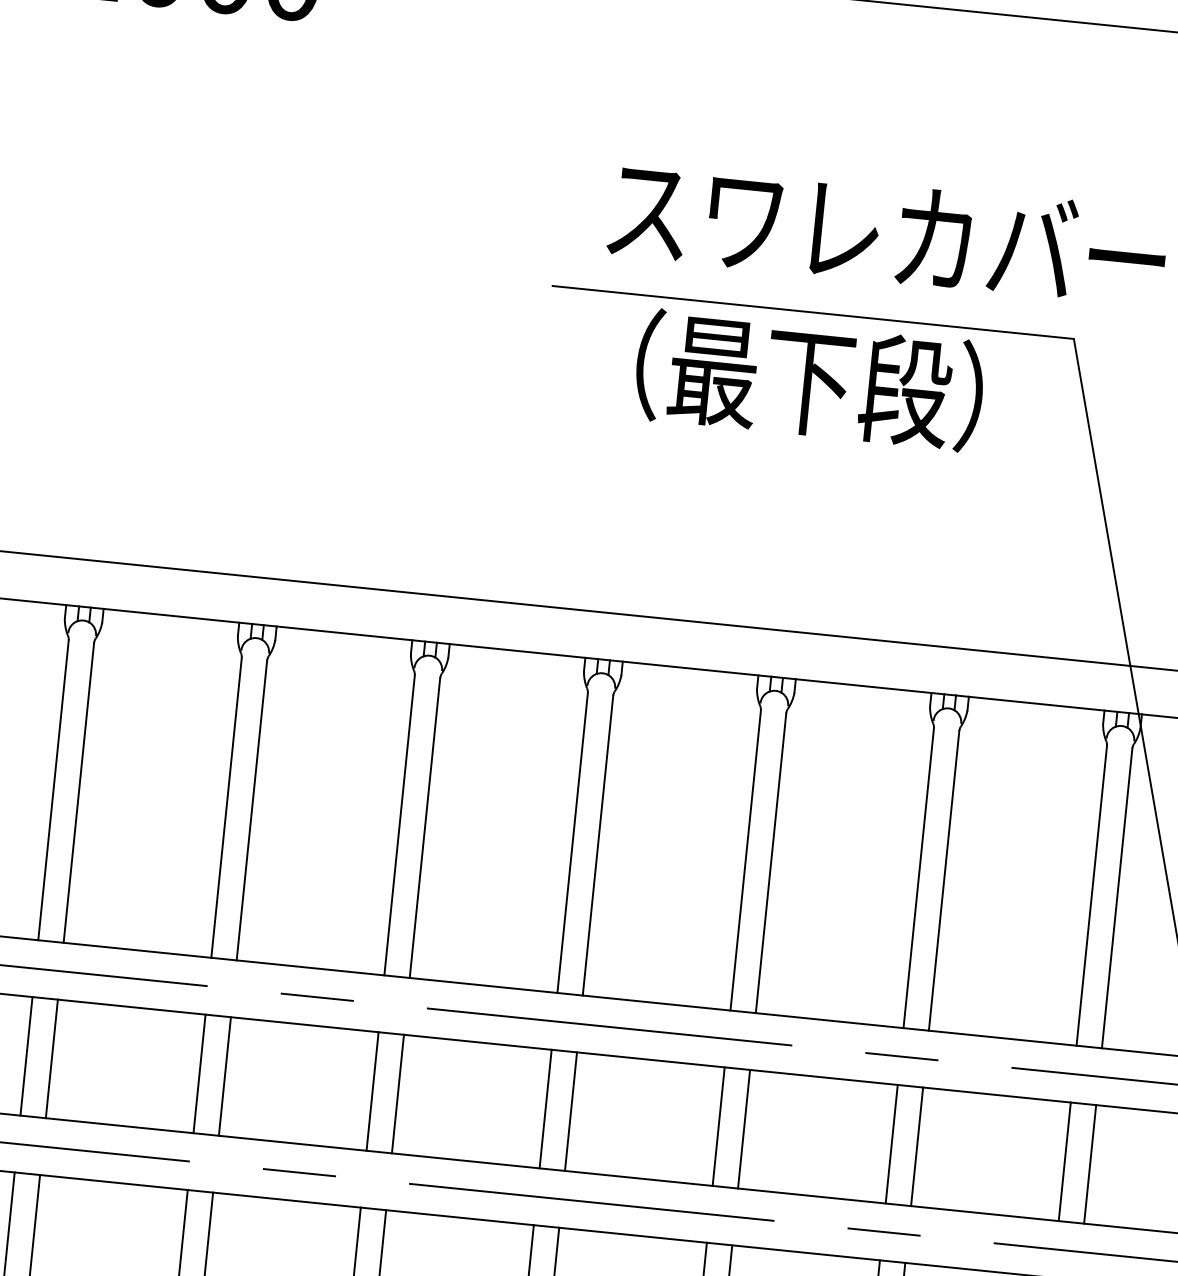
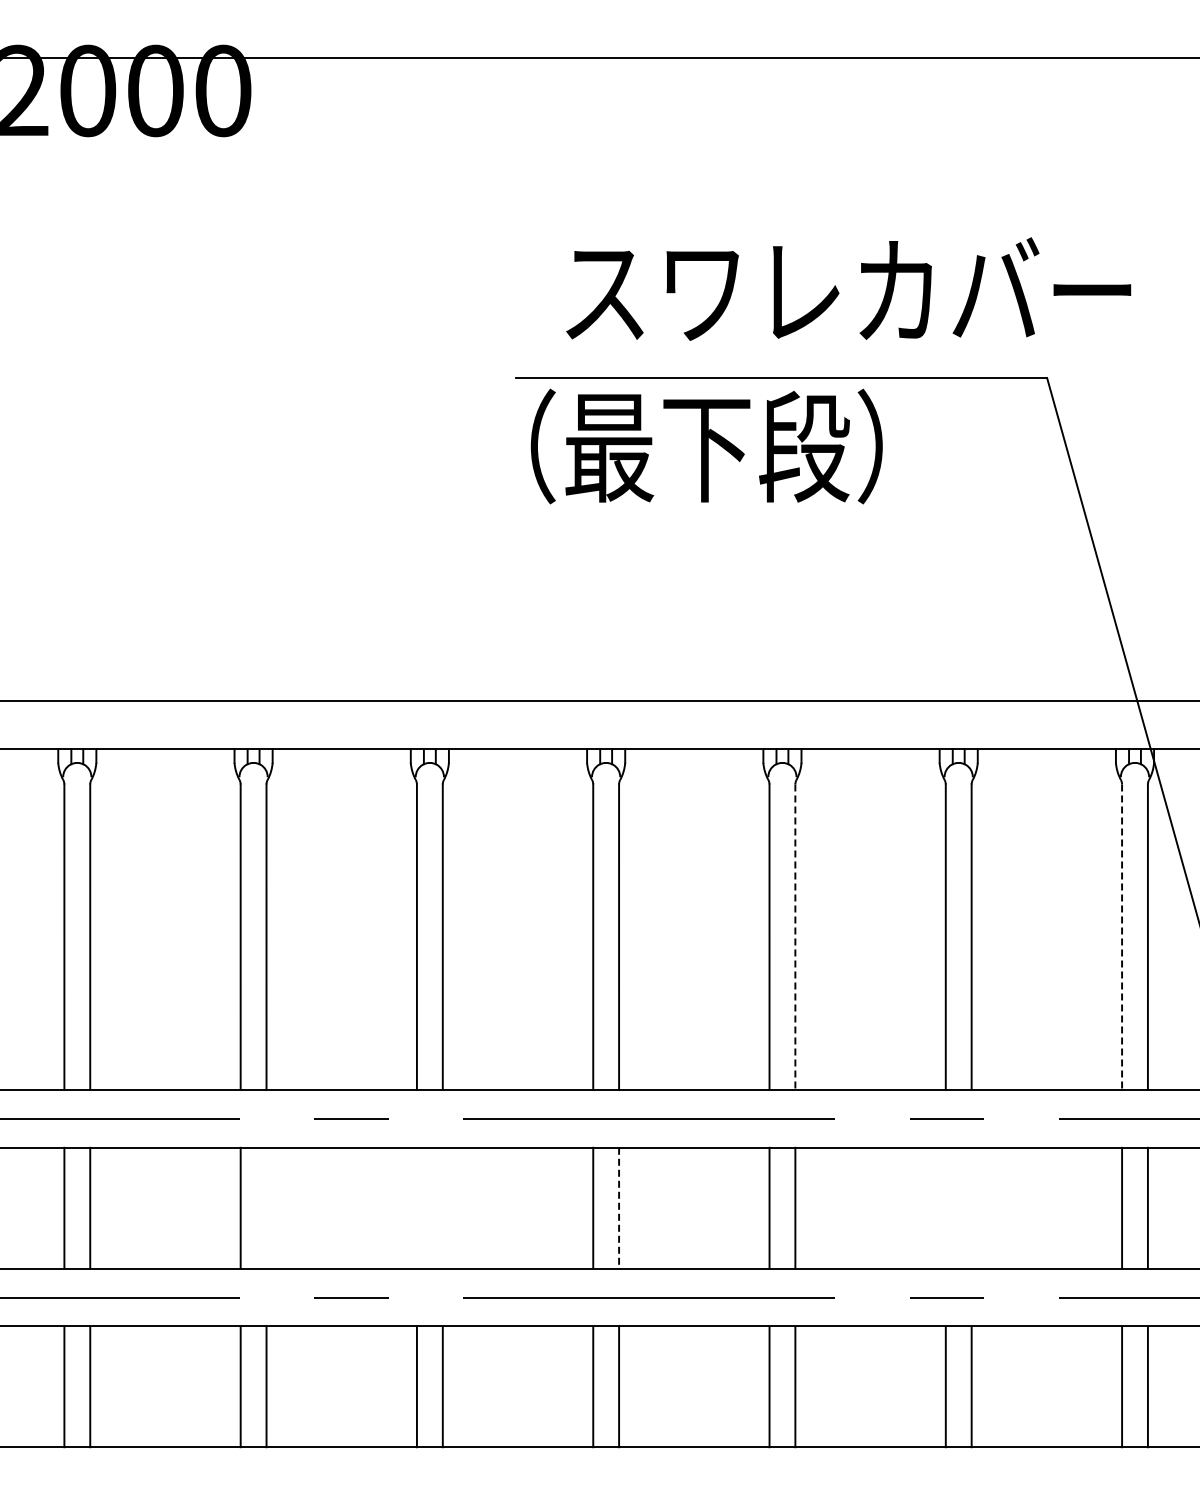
text: (809, 380) -> (706, 446), moved
line: (771, 863) -> (795, 937), solid -> dashed
line: (1092, 896) -> (1122, 937), solid -> dashed
line: (224, 1075) -> (266, 1207), removed
line: (372, 1090) -> (416, 1207), removed
line: (397, 1093) -> (442, 1207), removed
line: (571, 1112) -> (619, 1208), solid -> dashed
line: (891, 1143) -> (945, 1207), removed
line: (917, 1146) -> (971, 1207), removed

